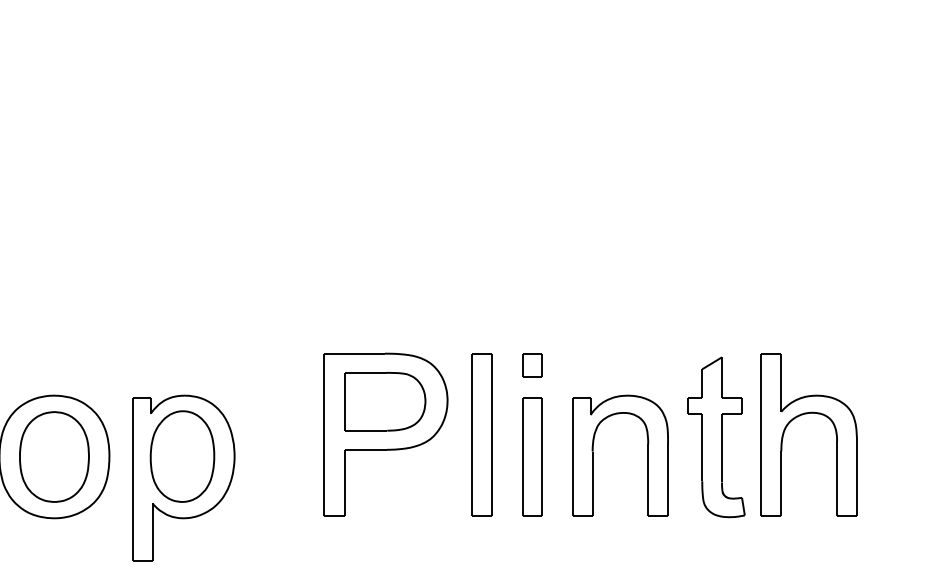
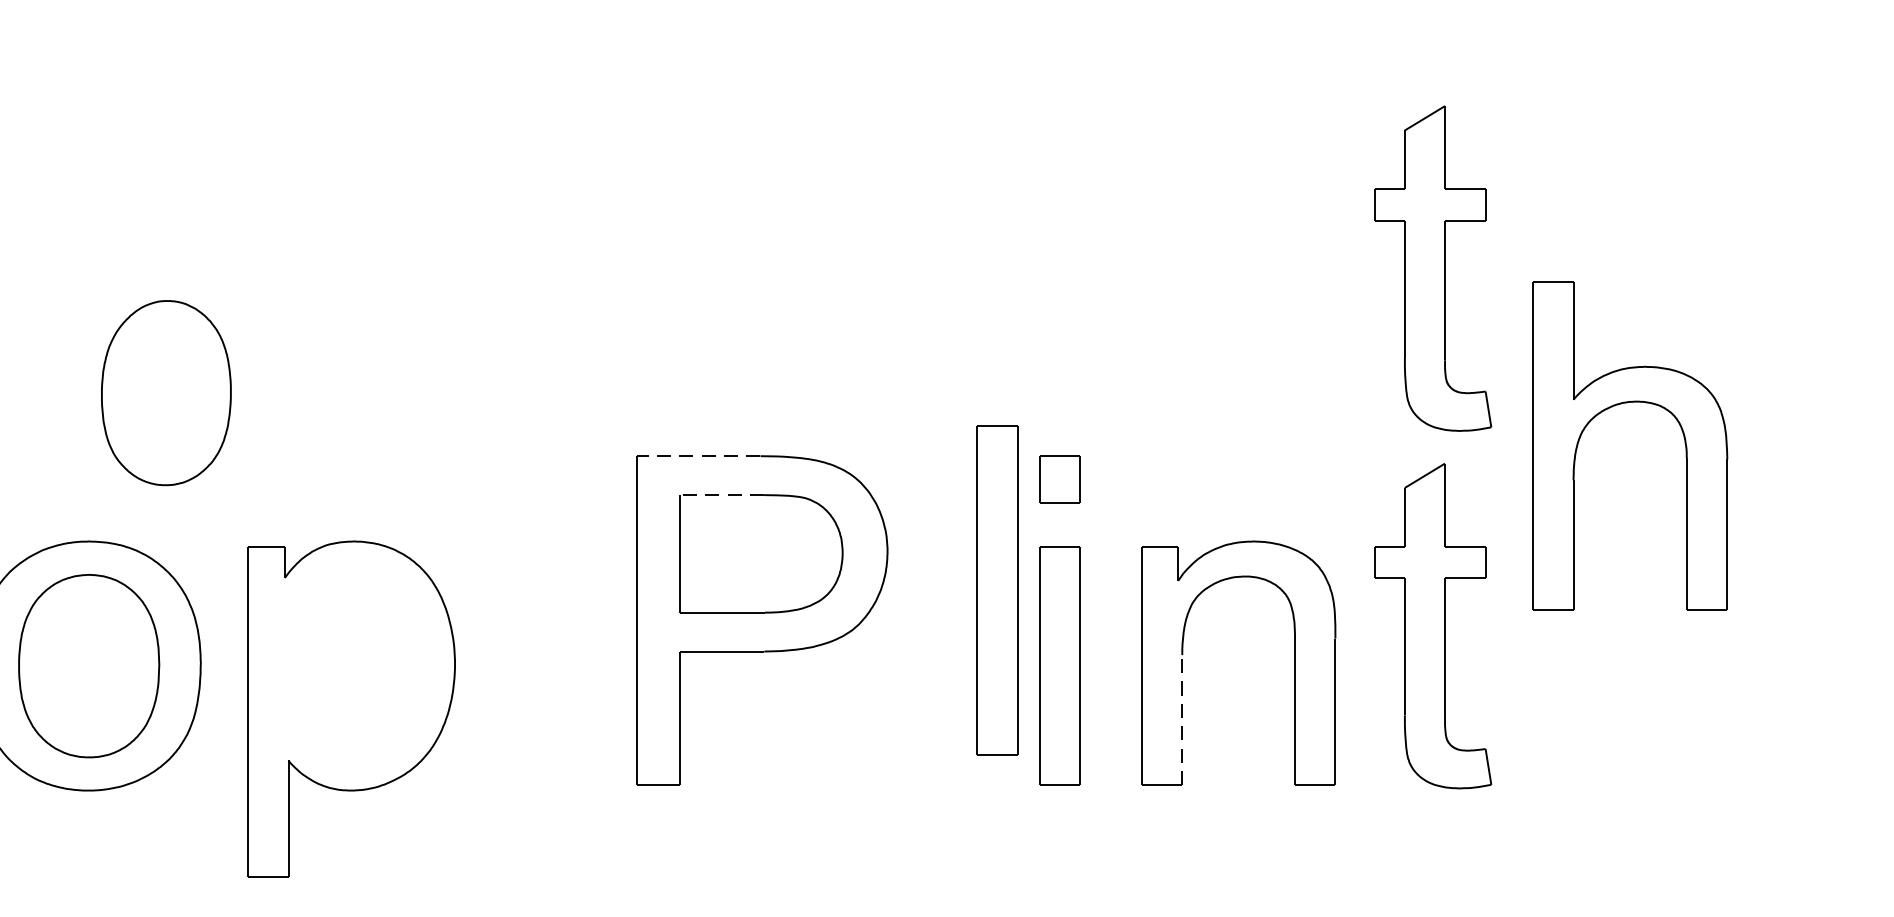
part: (716, 261) -> (1433, 268), added
line: (354, 353) -> (698, 455), solid -> dashed
line: (366, 372) -> (722, 494), solid -> dashed
part: (800, 416) -> (1612, 409), moved
part: (481, 434) -> (997, 589), moved
part: (182, 456) -> (166, 392), moved
line: (592, 483) -> (1181, 719), solid -> dashed

